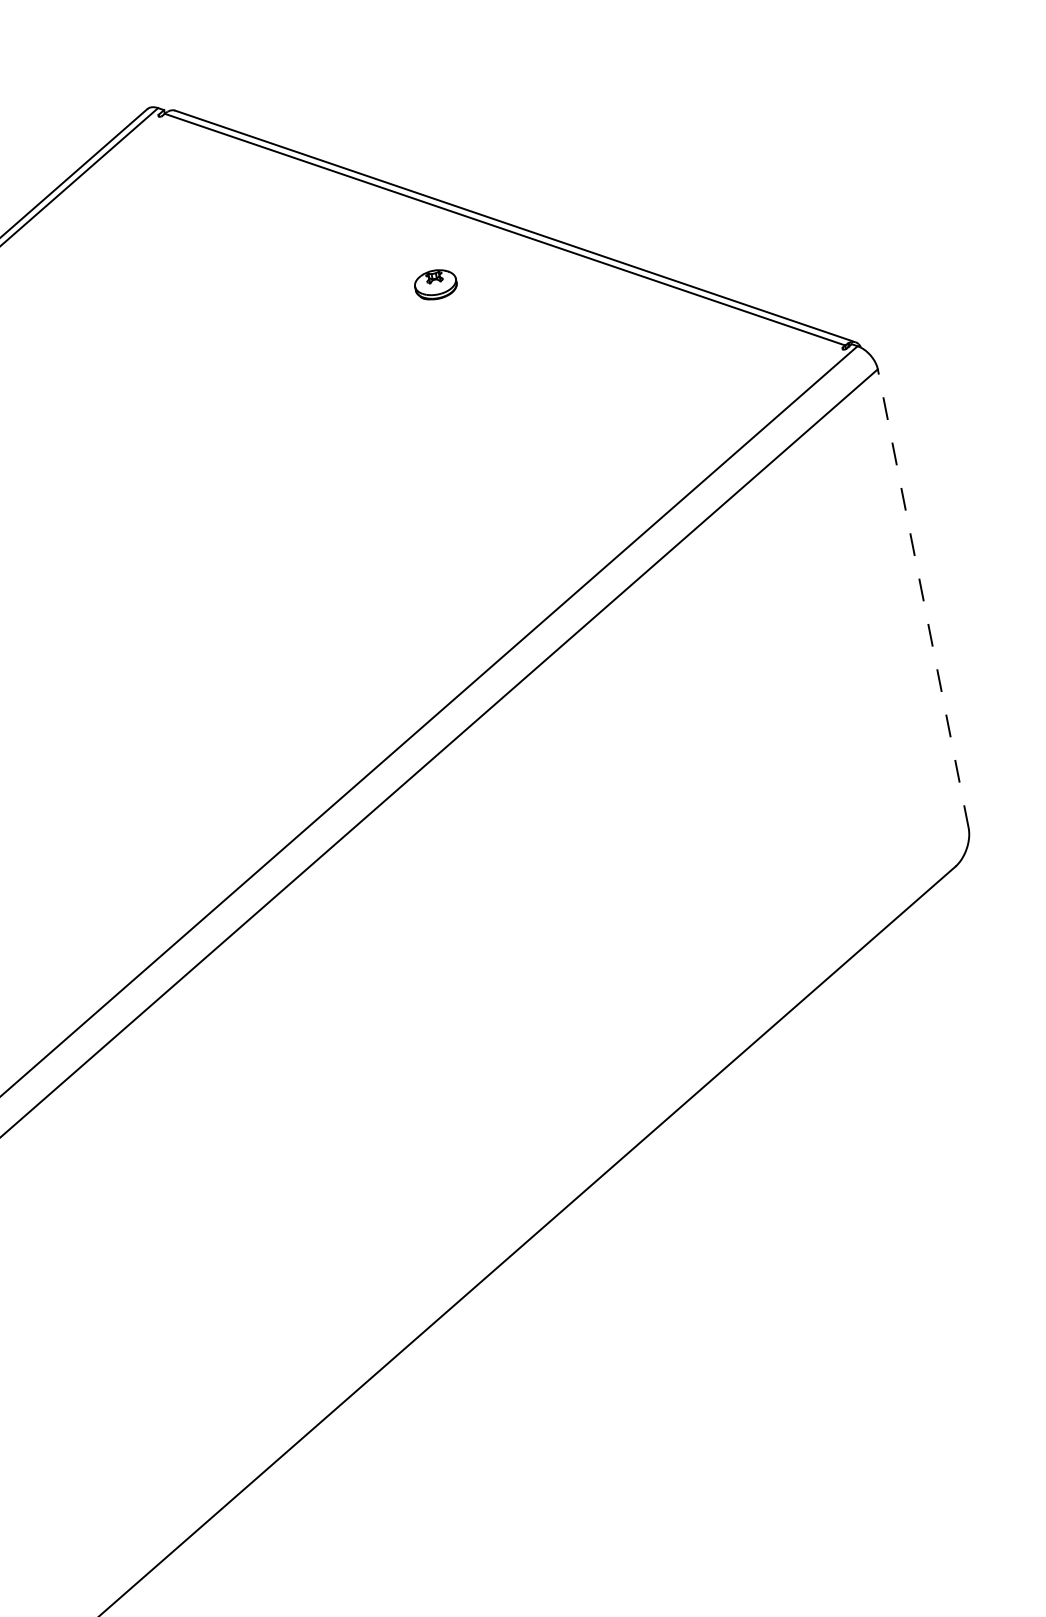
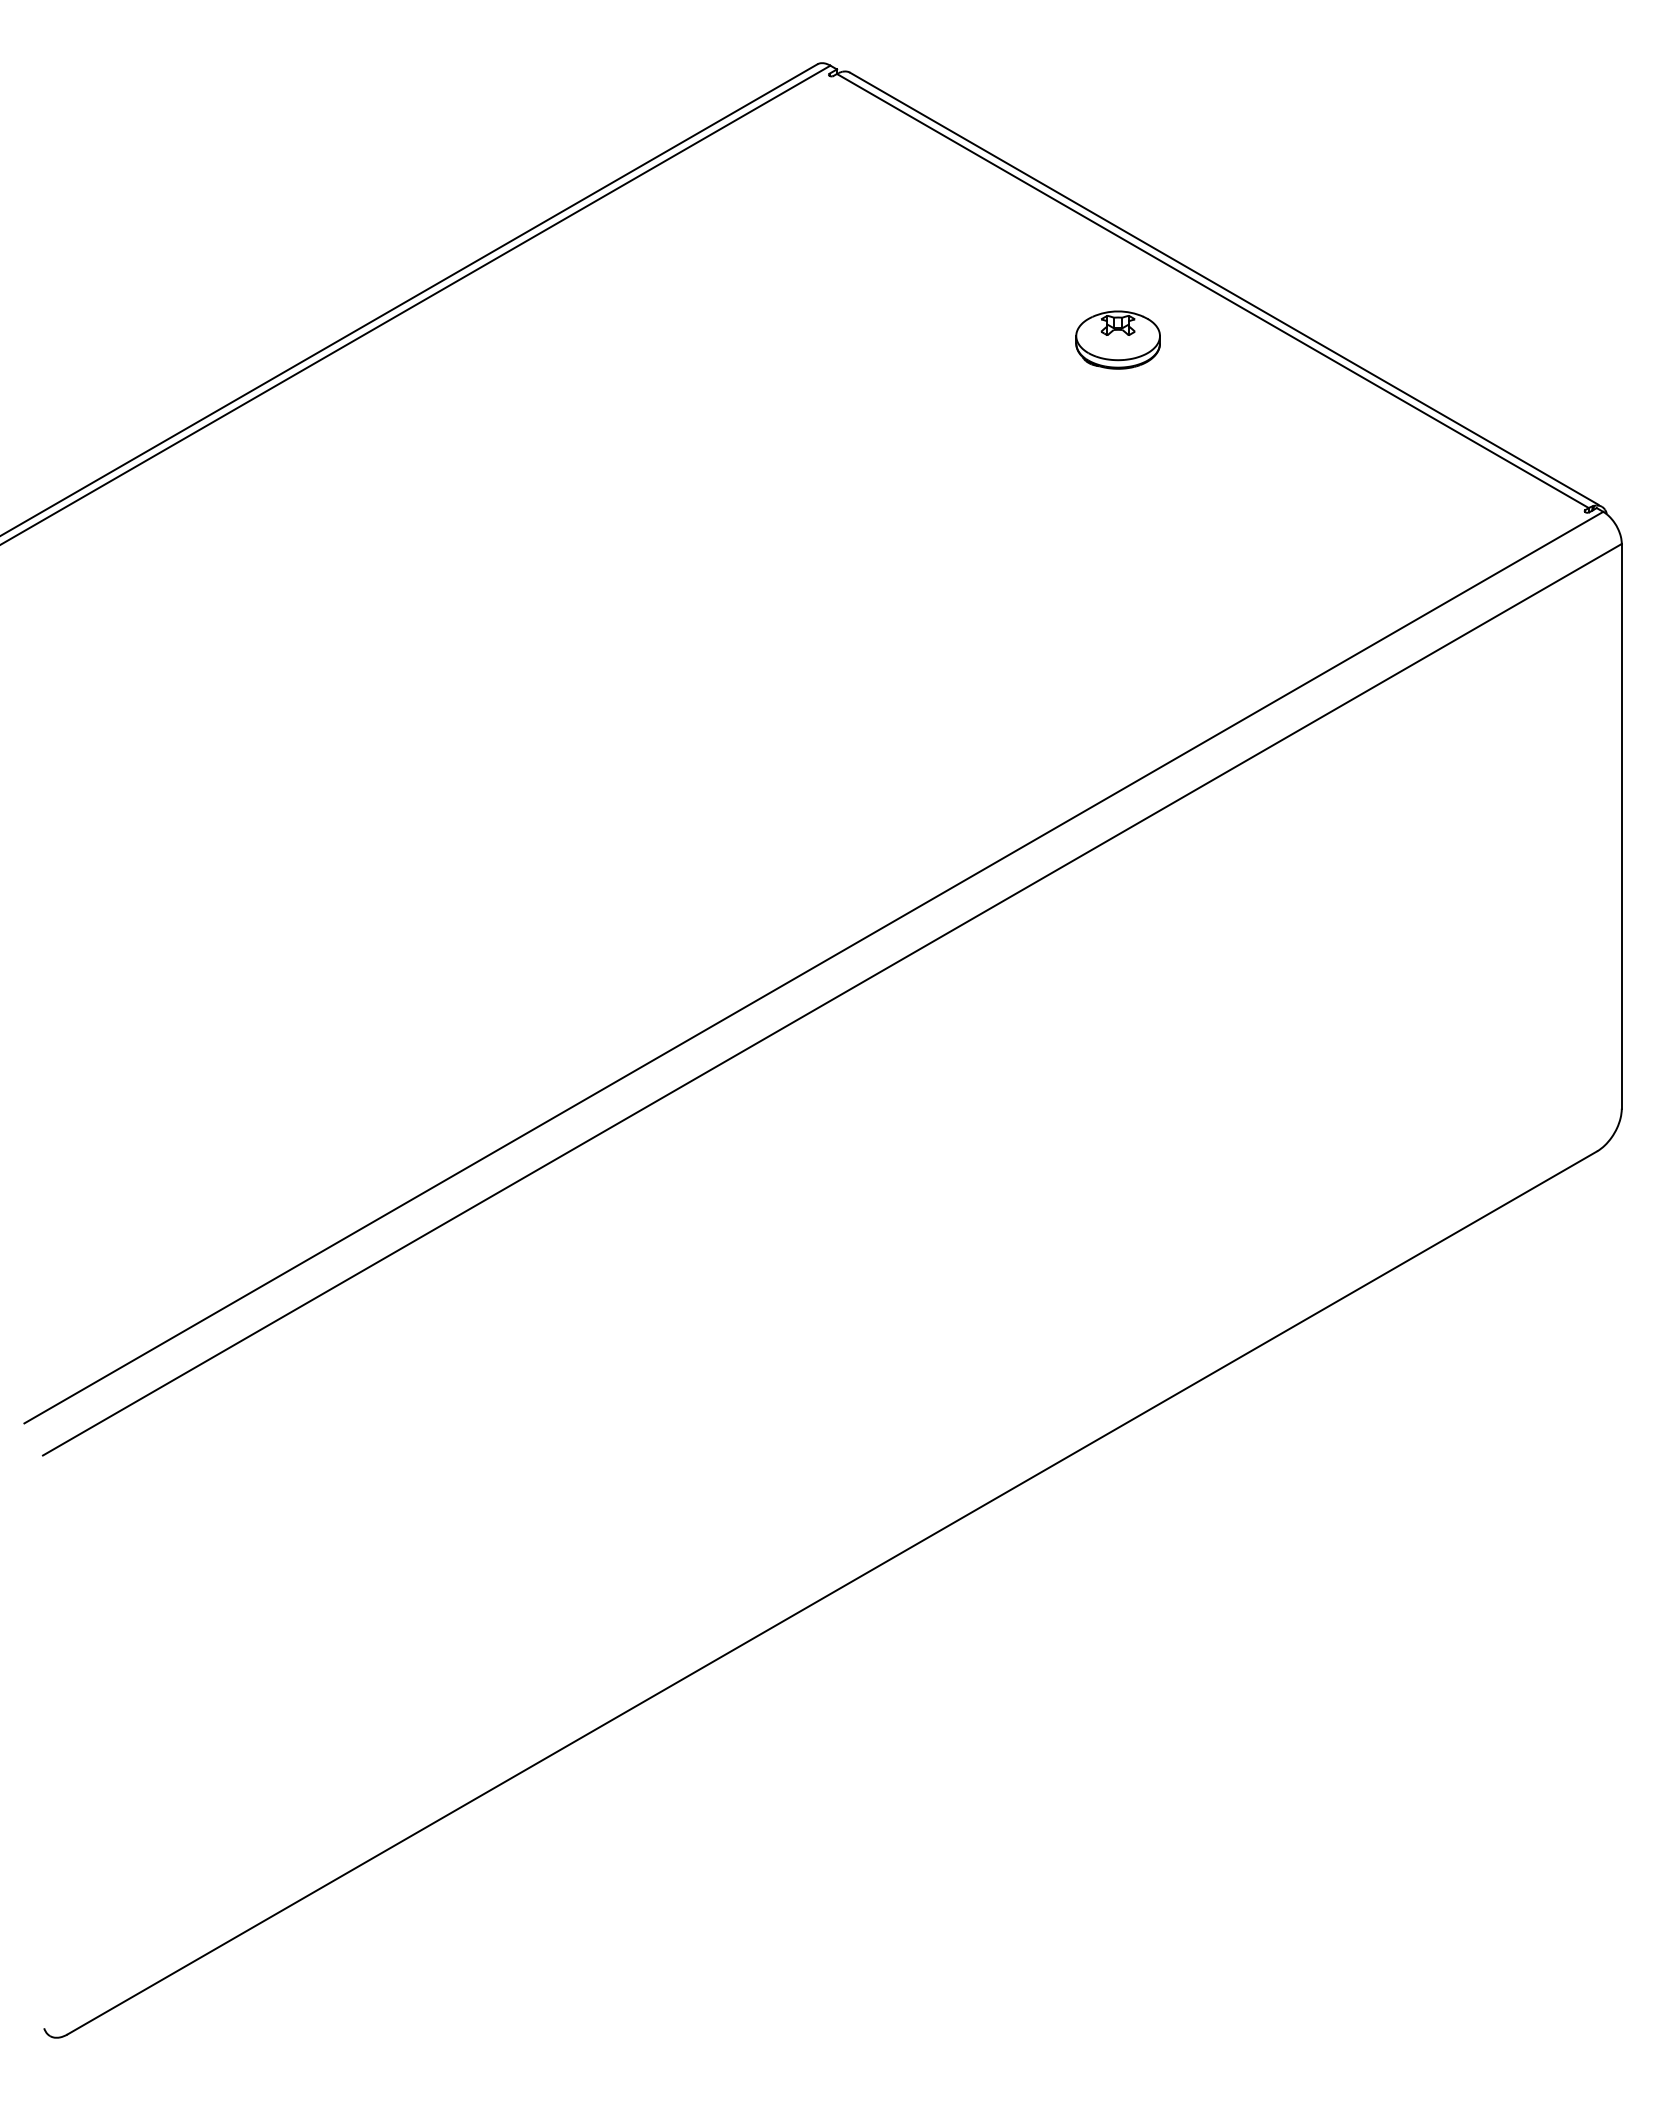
part: (435, 284) -> (1117, 339), size x1.67
line: (922, 598) -> (1621, 825), dashed -> solid

